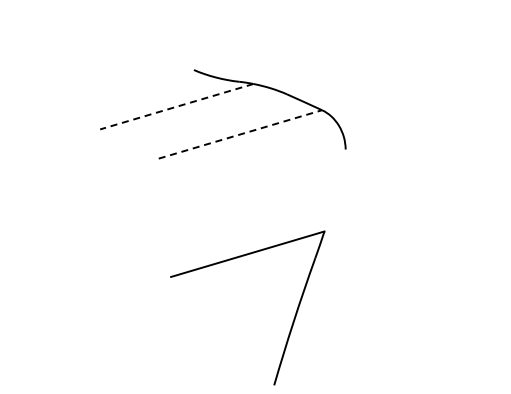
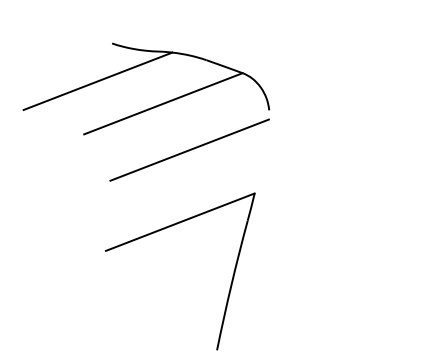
line: (176, 106) -> (97, 81), dashed -> solid
line: (240, 134) -> (163, 103), dashed -> solid
line: (262, 182) -> (189, 149), added

